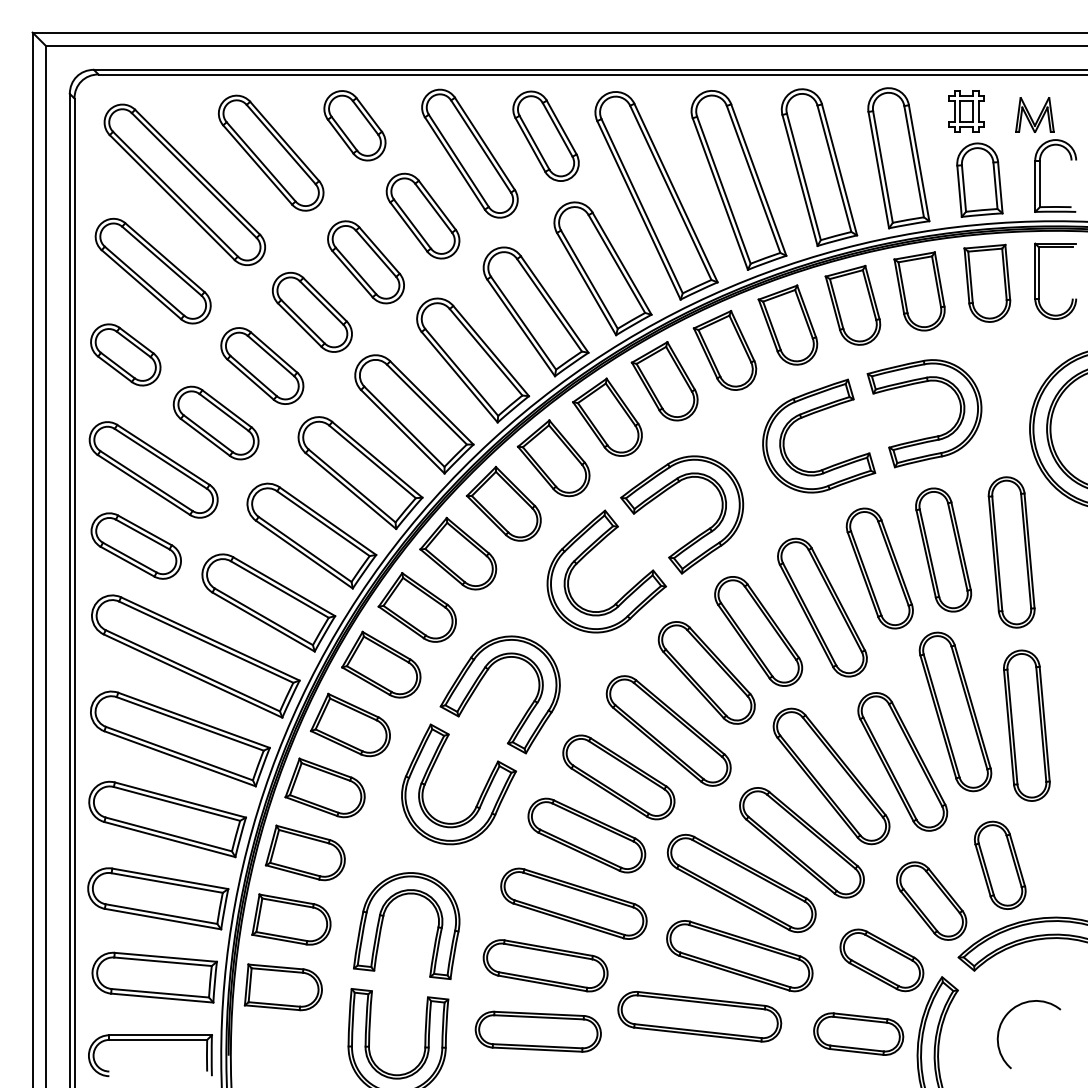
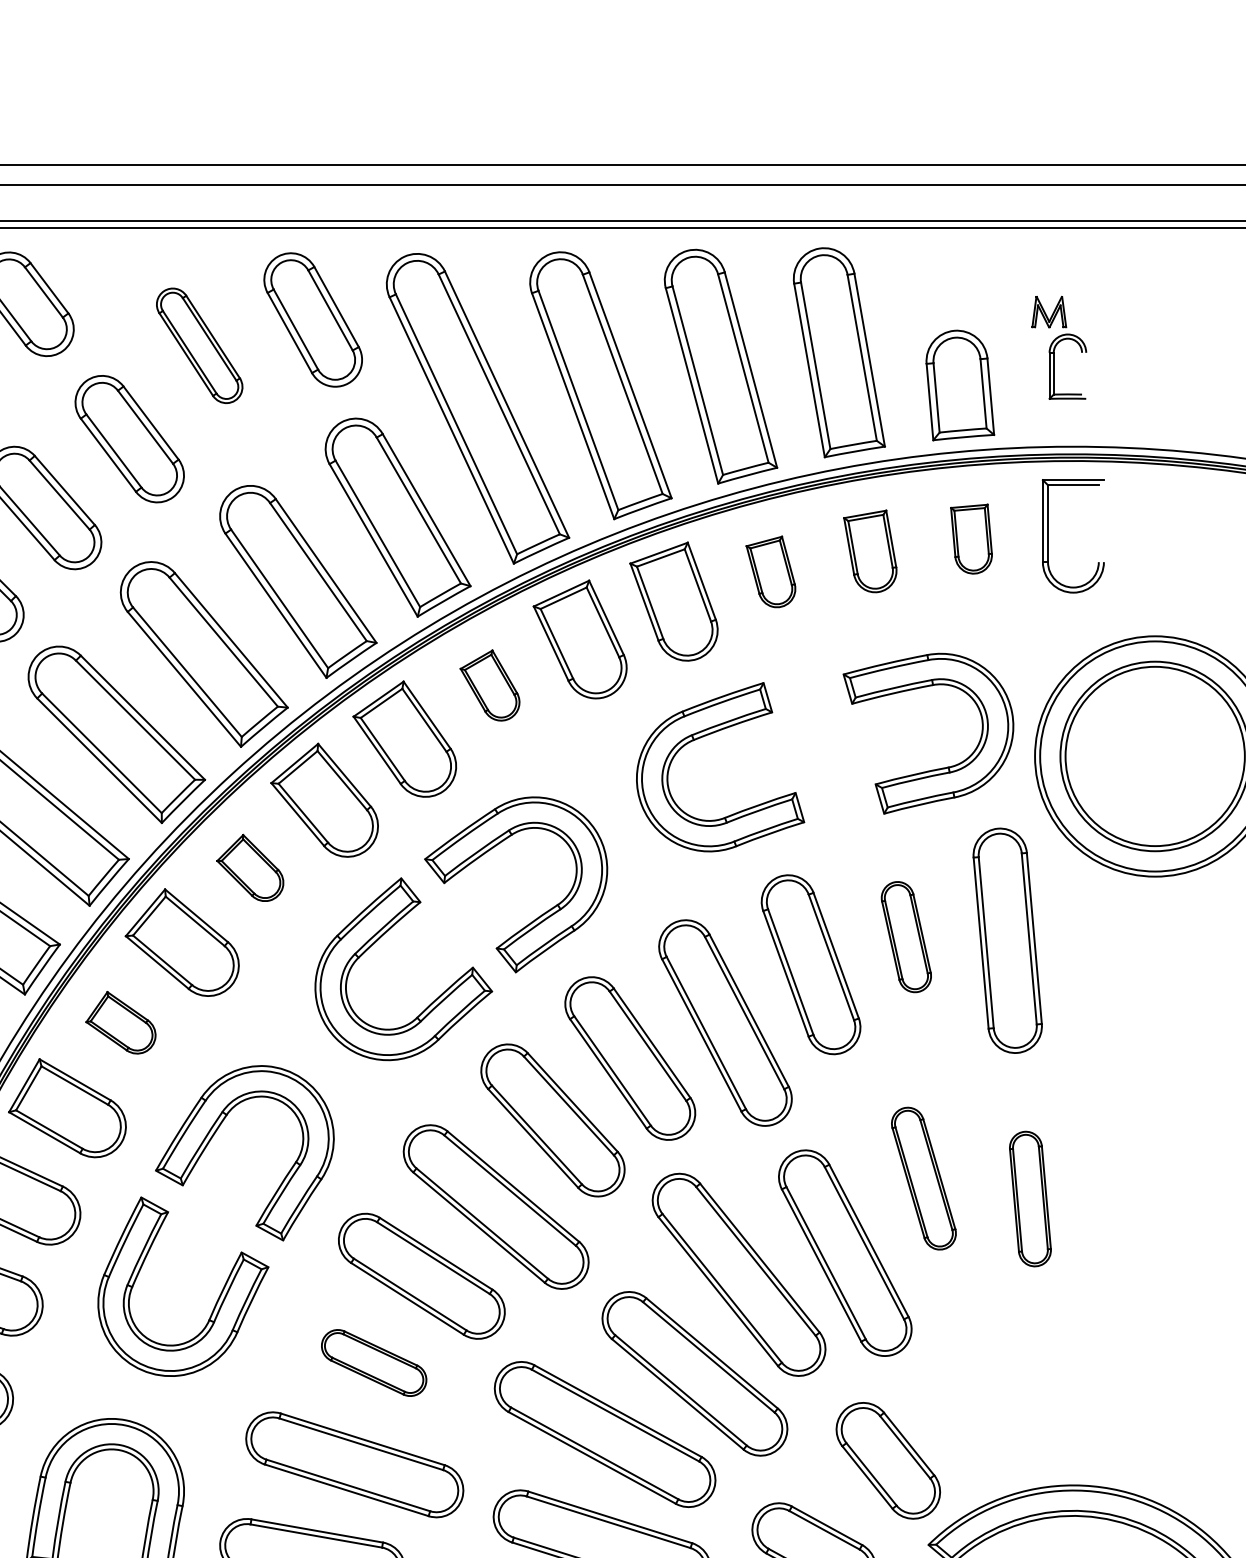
part: (966, 111) -> (940, 283), removed
part: (469, 153) -> (198, 345), size x0.6
part: (1046, 154) -> (1059, 347), size x0.6
part: (987, 282) -> (971, 538), size x0.6
part: (919, 291) -> (870, 551), size x0.7
part: (852, 304) -> (770, 570), size x0.6
part: (664, 381) -> (489, 685), size x0.6
part: (930, 436) -> (937, 767), moved
part: (503, 503) -> (249, 867), size x0.6
part: (943, 549) -> (906, 936), size x0.6
part: (416, 607) -> (119, 1022), size x0.6
part: (955, 711) -> (923, 1177), size x0.6
part: (1026, 725) -> (1029, 1198), size x0.6
part: (586, 835) -> (373, 1362), size x0.6
part: (1000, 864) -> (991, 1406), removed

